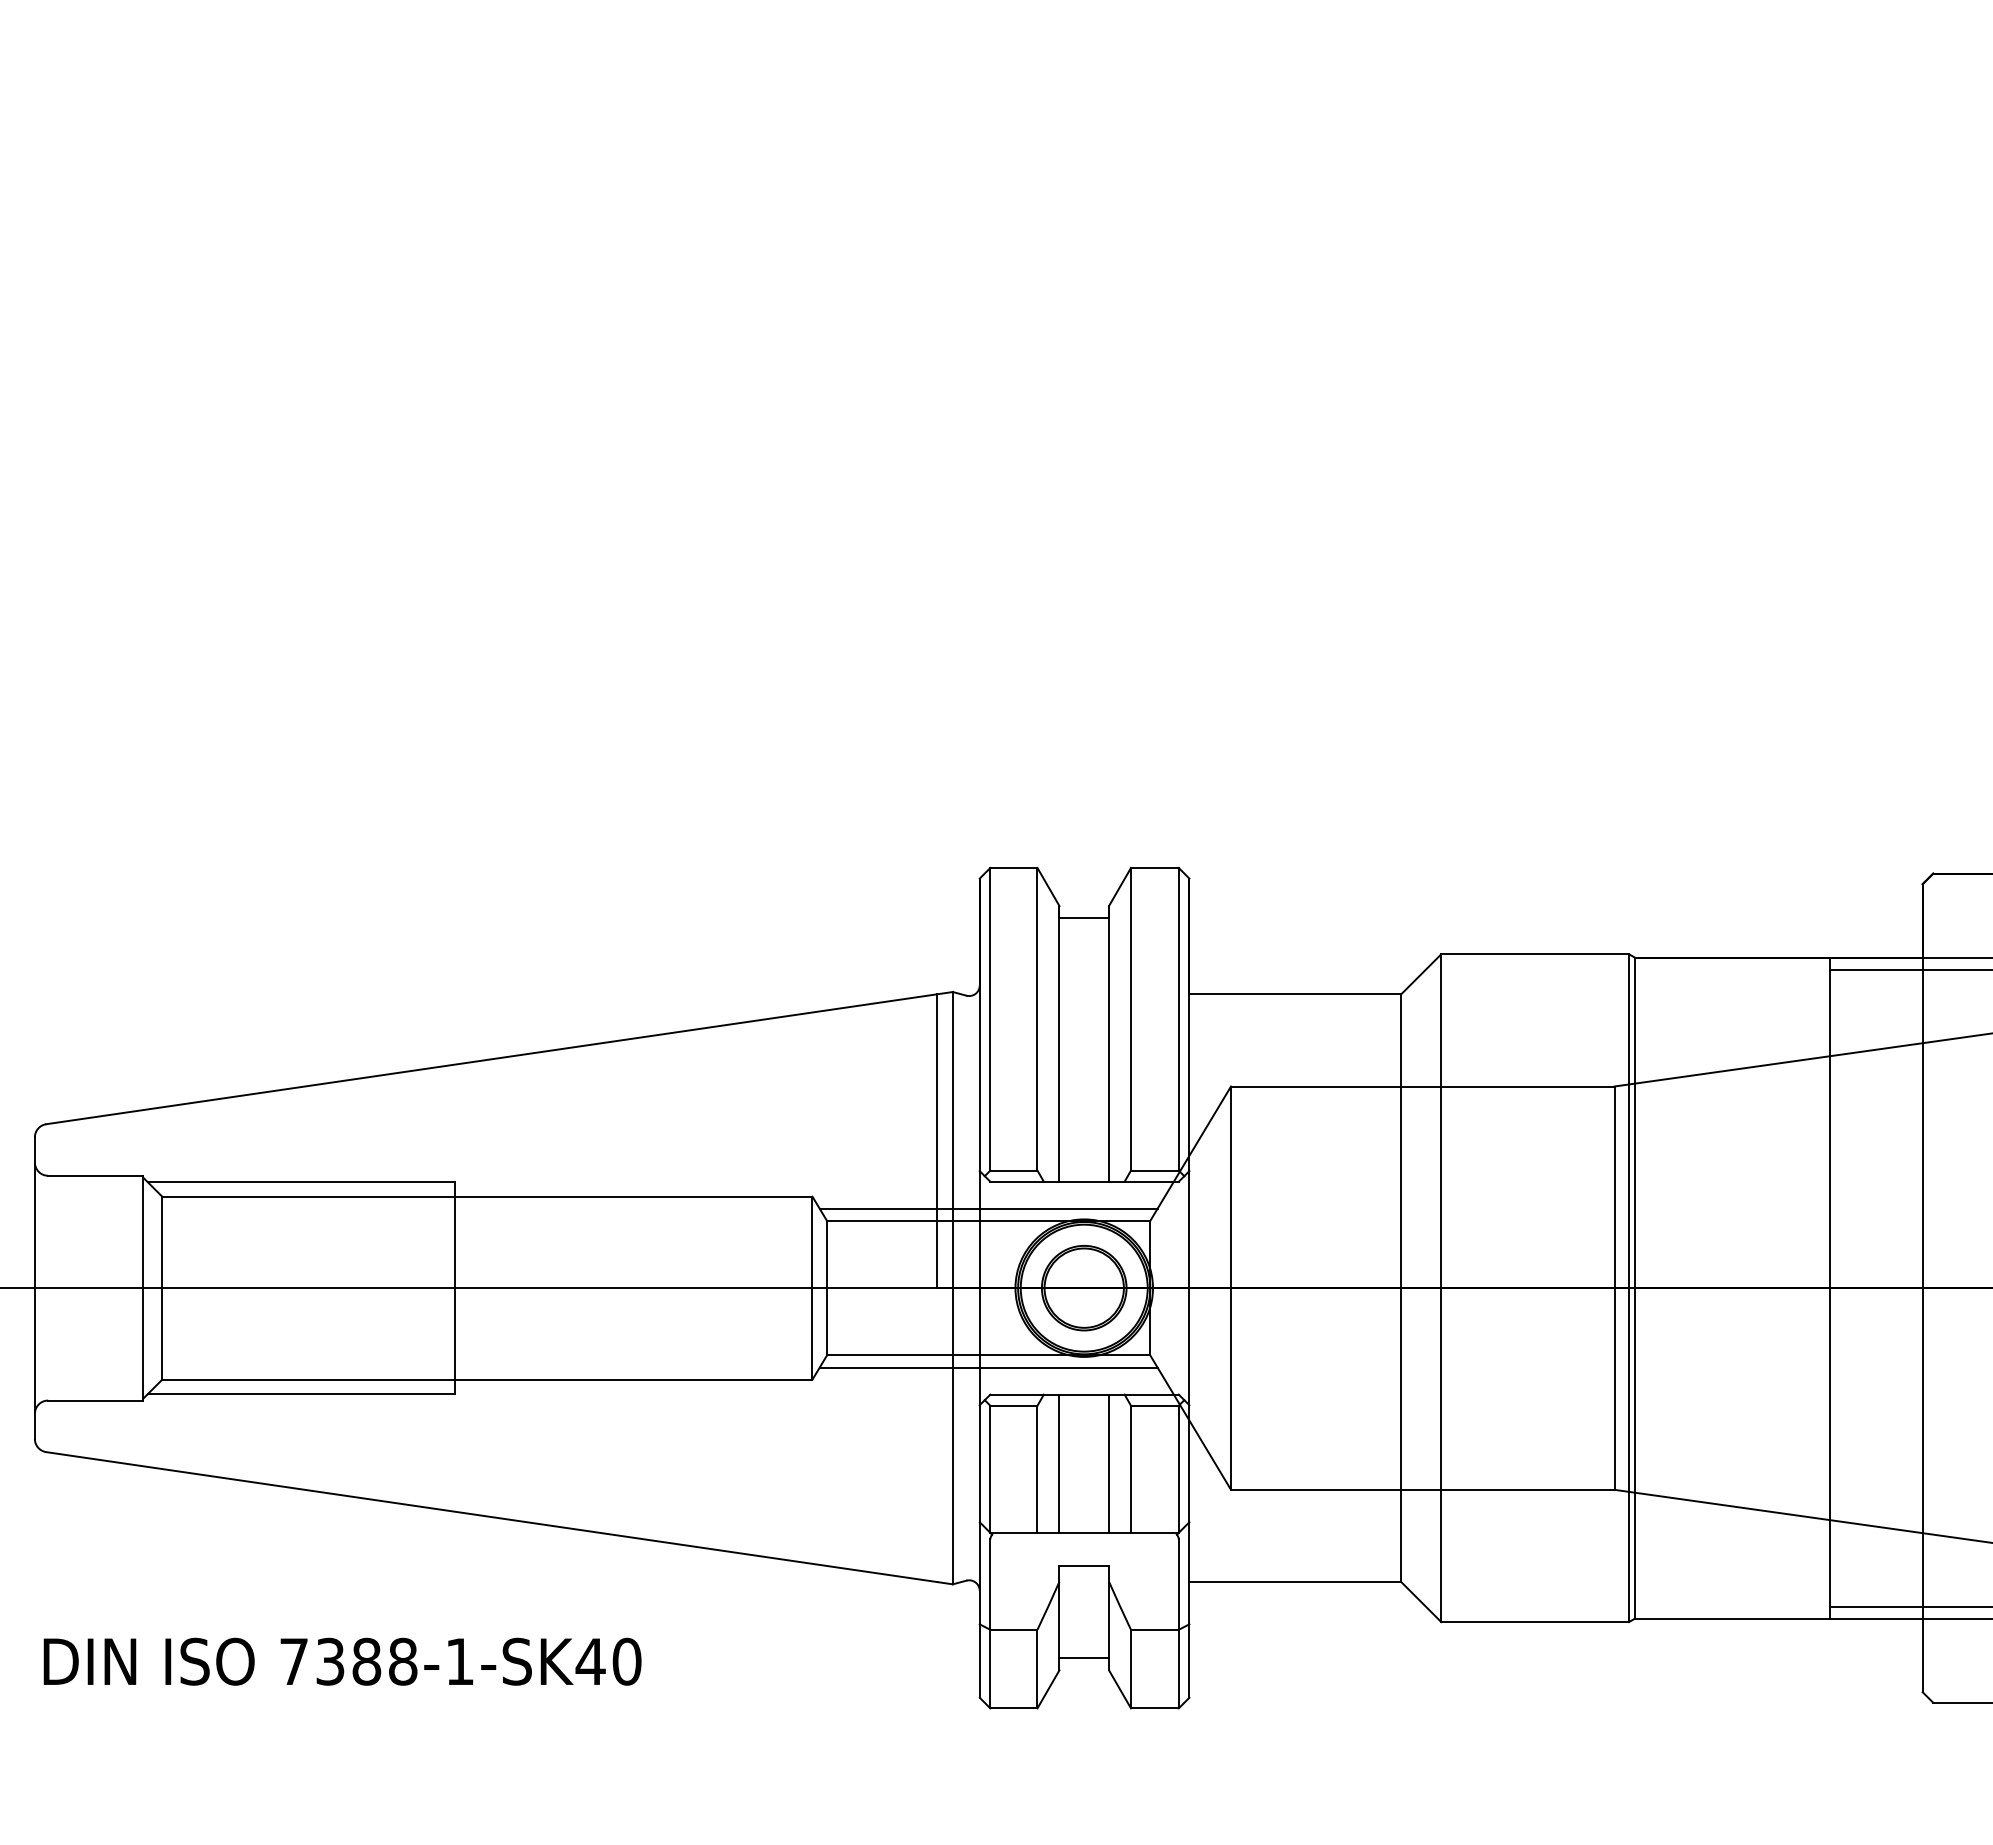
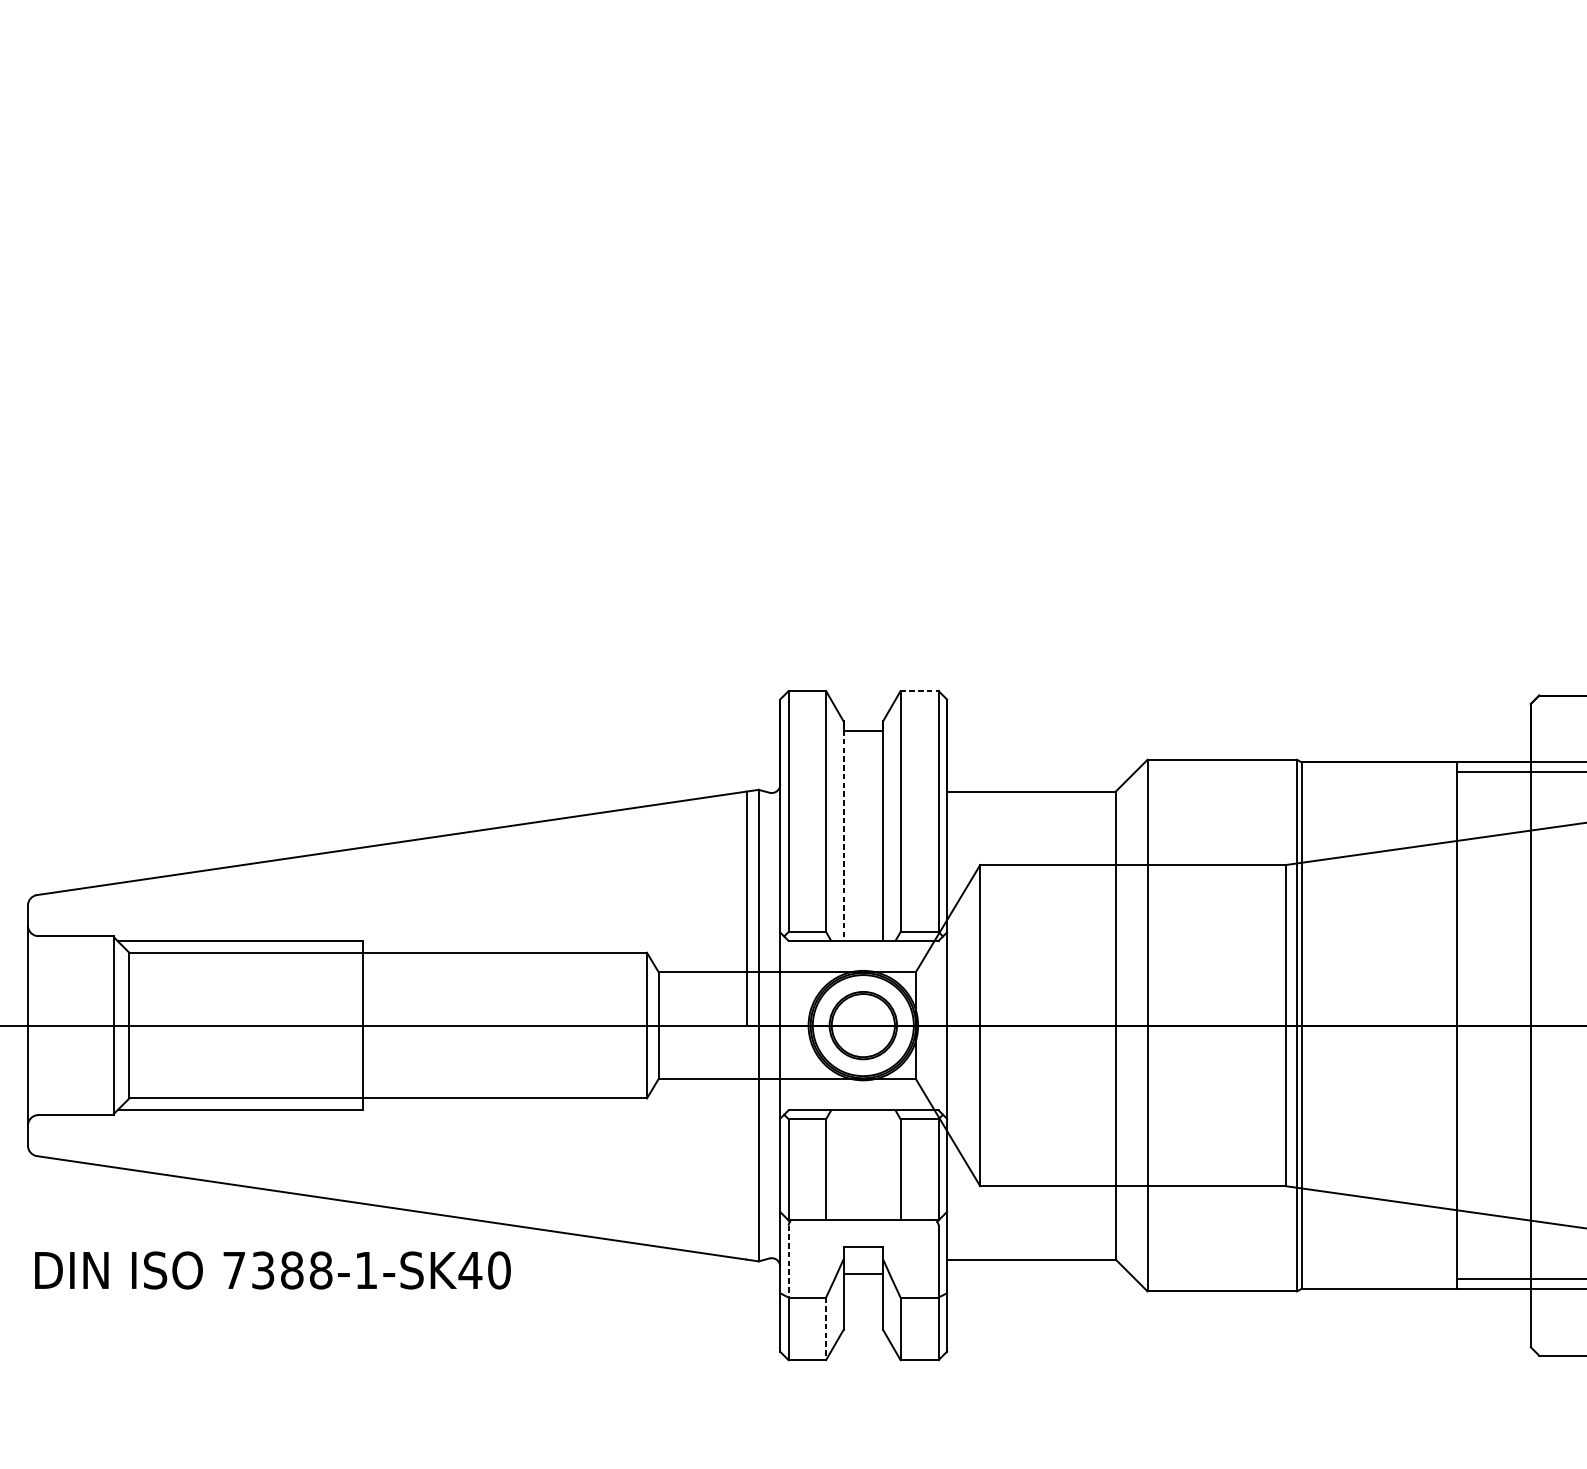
line: (1154, 867) -> (919, 690), solid -> dashed
line: (1059, 1043) -> (843, 830), solid -> dashed
line: (988, 1208) -> (787, 962), removed
line: (988, 1367) -> (787, 1088), removed
line: (1059, 1463) -> (843, 1165), removed
line: (1109, 1463) -> (883, 1165), removed
line: (990, 1585) -> (788, 1262), solid -> dashed
line: (1084, 1658) -> (863, 1274), moved
text: (342, 1661) -> (272, 1270), moved
line: (1037, 1669) -> (826, 1329), solid -> dashed

